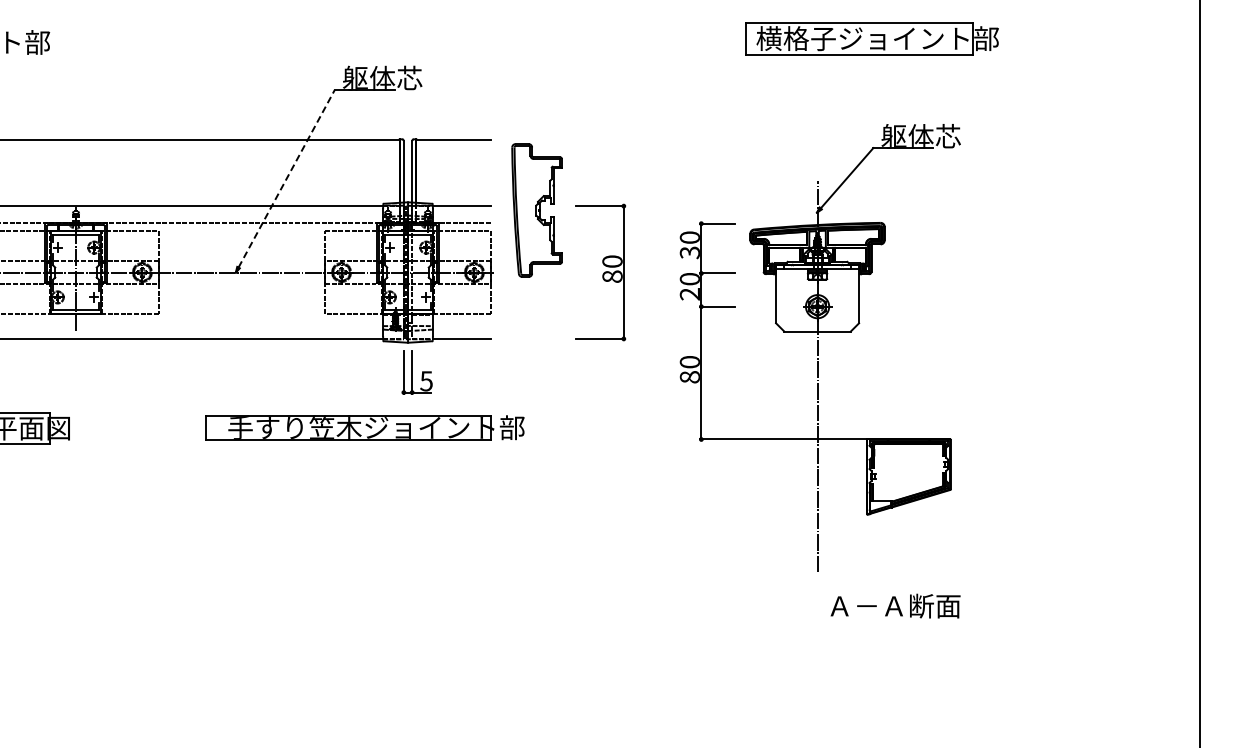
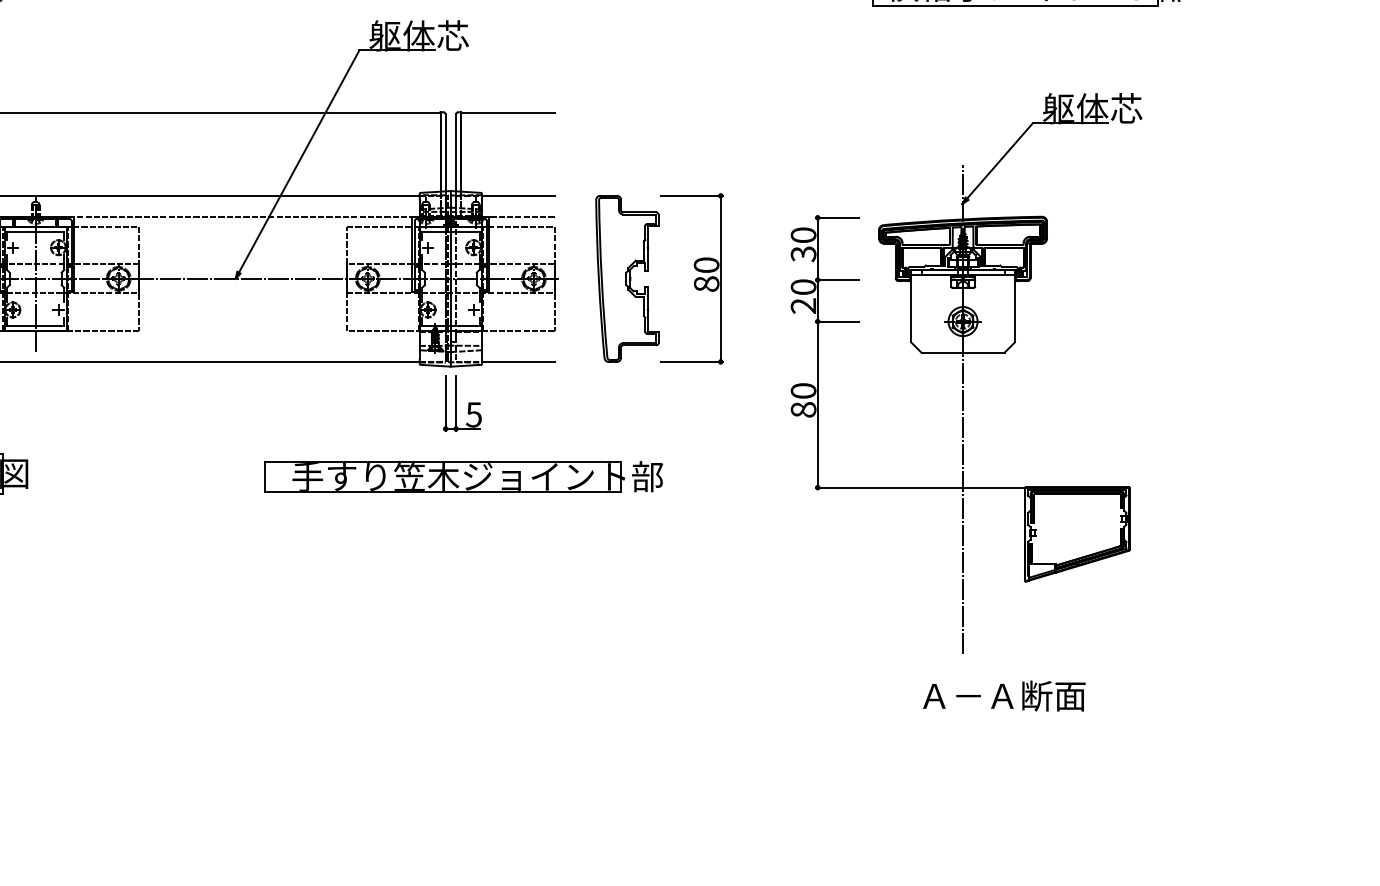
line: (286, 178) -> (298, 161), dashed -> solid
part: (536, 210) -> (626, 278), moved
part: (364, 427) -> (462, 476), moved
text: (895, 605) -> (1004, 695), moved

